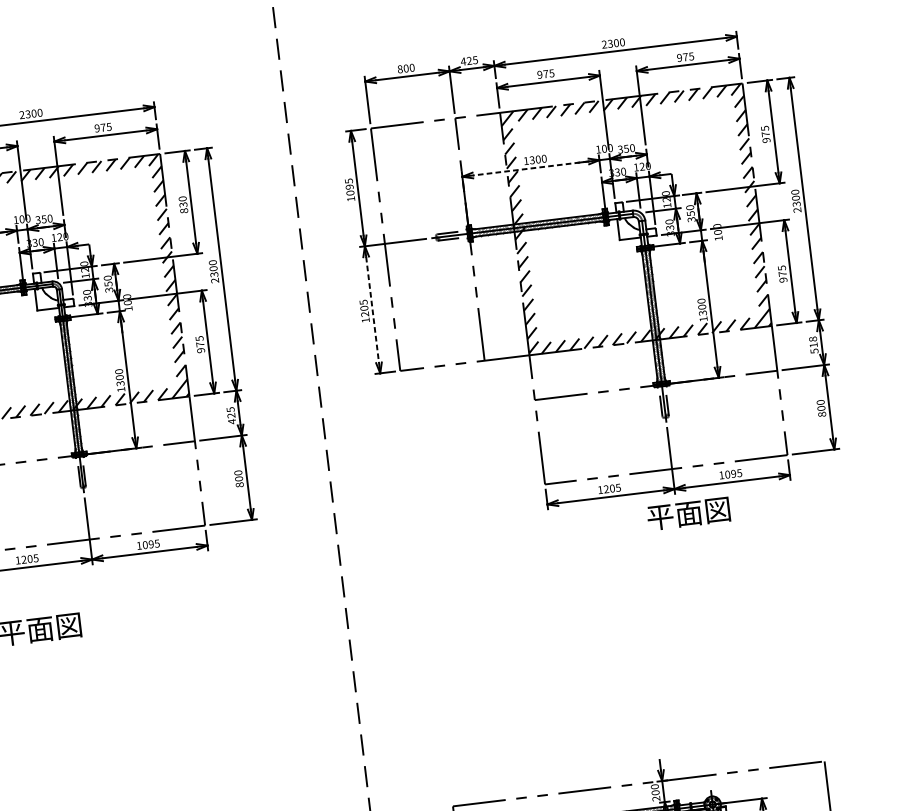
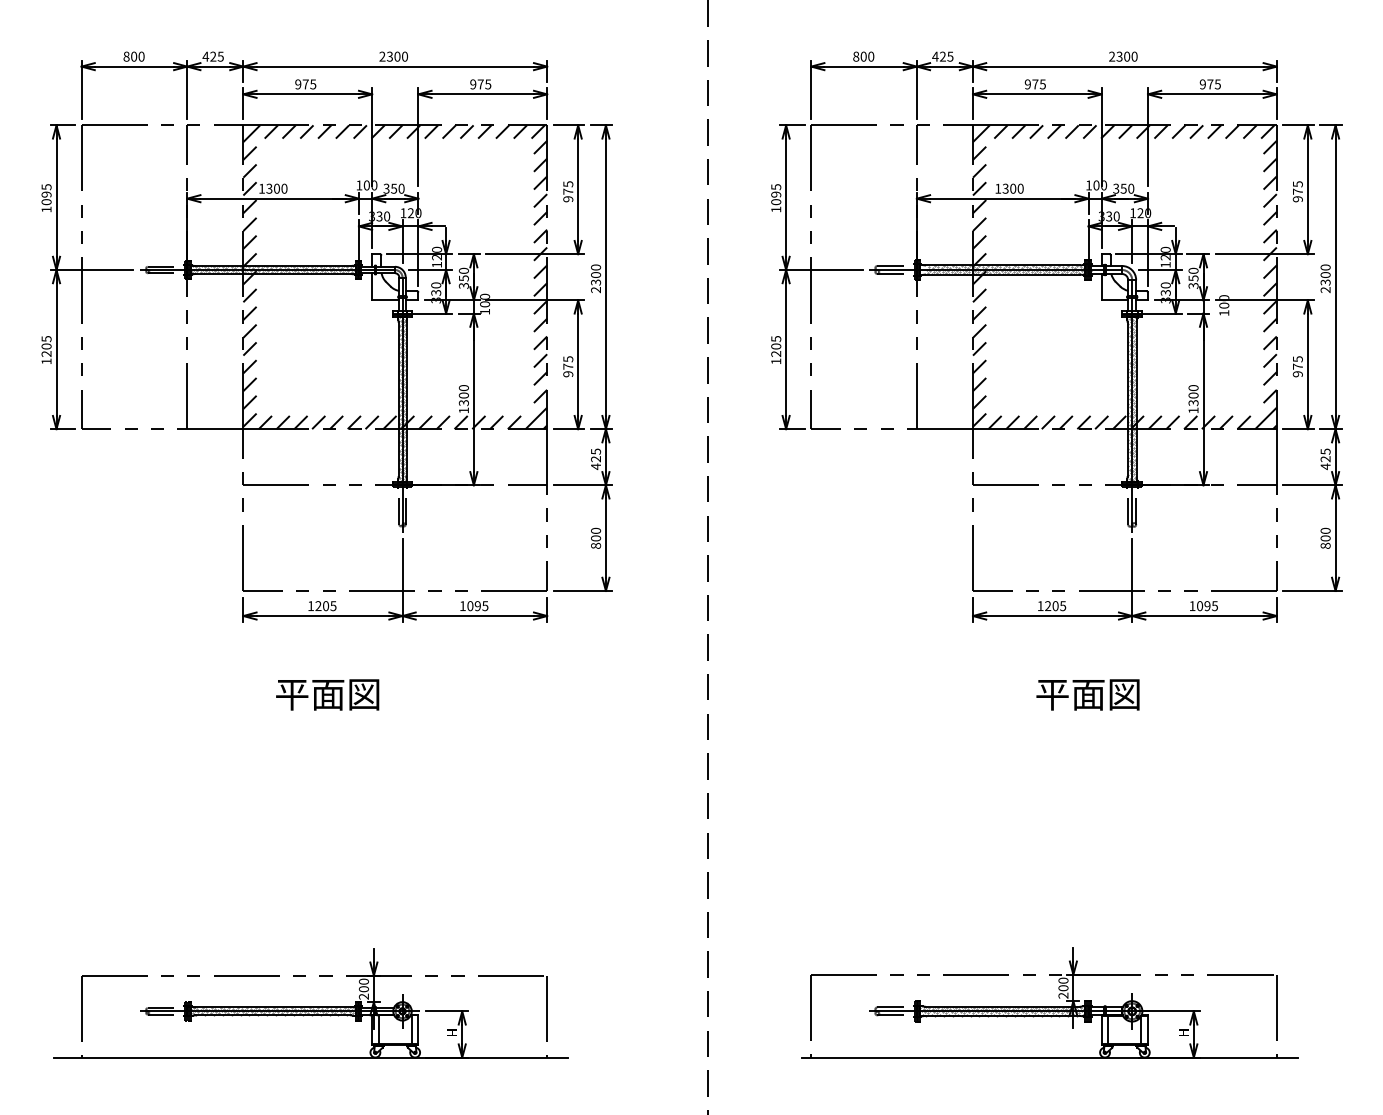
line: (530, 168) -> (1002, 198), dashed -> solid
text: (183, 204) -> (568, 191), 830 -> 975
line: (372, 310) -> (786, 350), dashed -> solid
text: (813, 345) -> (1325, 459), 518 -> 425
text: (688, 513) -> (1087, 694), moved

